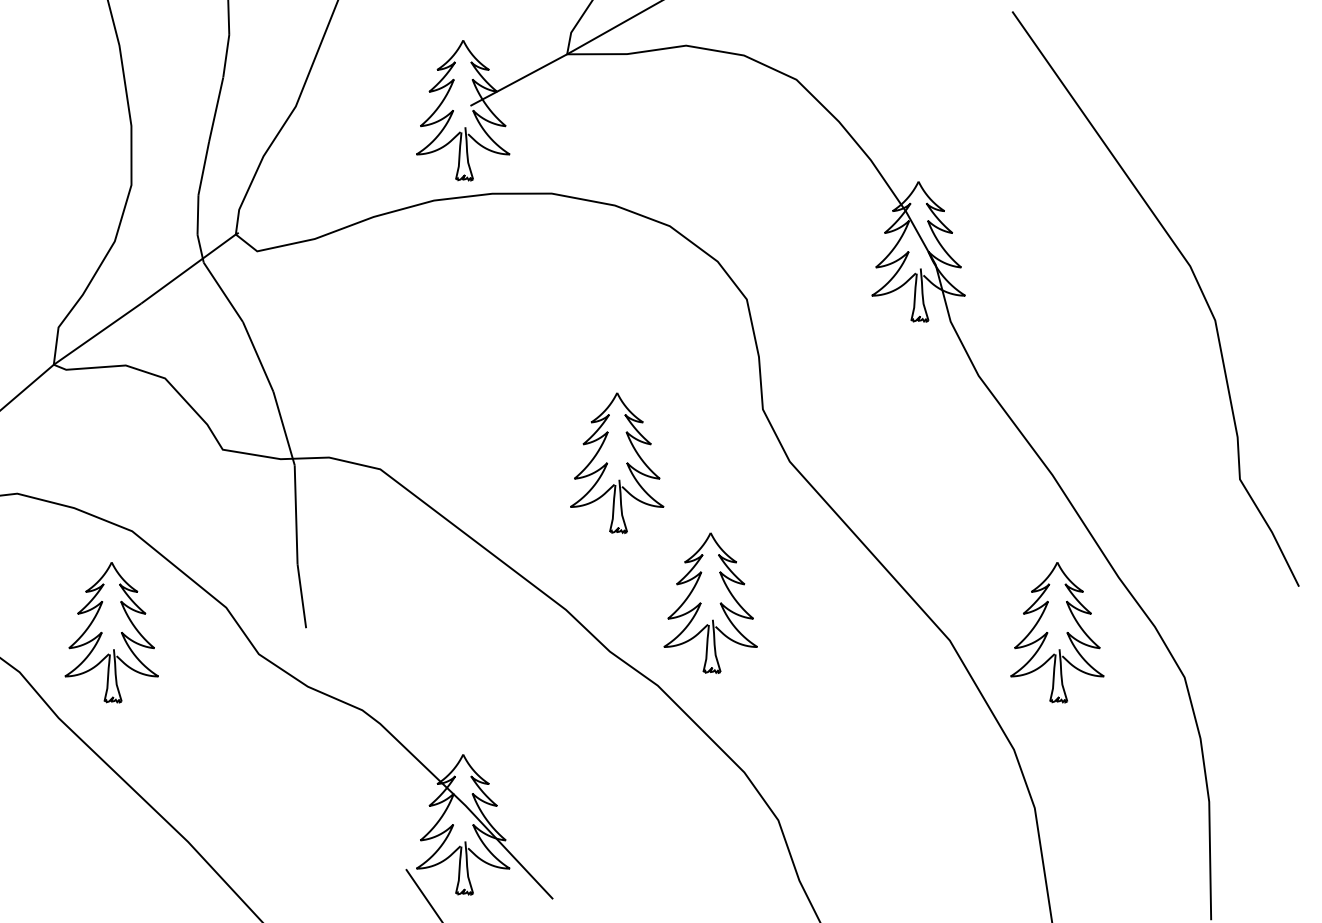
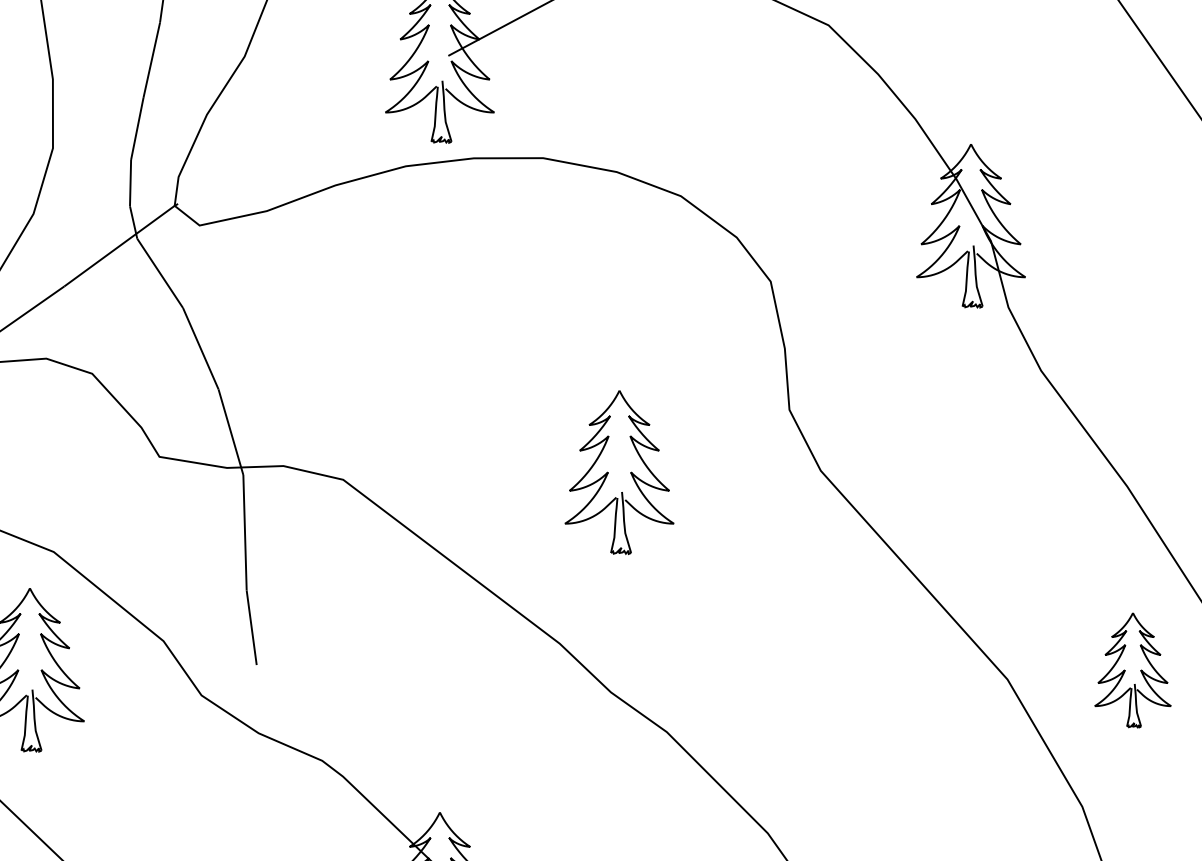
part: (710, 602) -> (728, 635), removed
part: (1057, 632) -> (1133, 670), size x0.7

